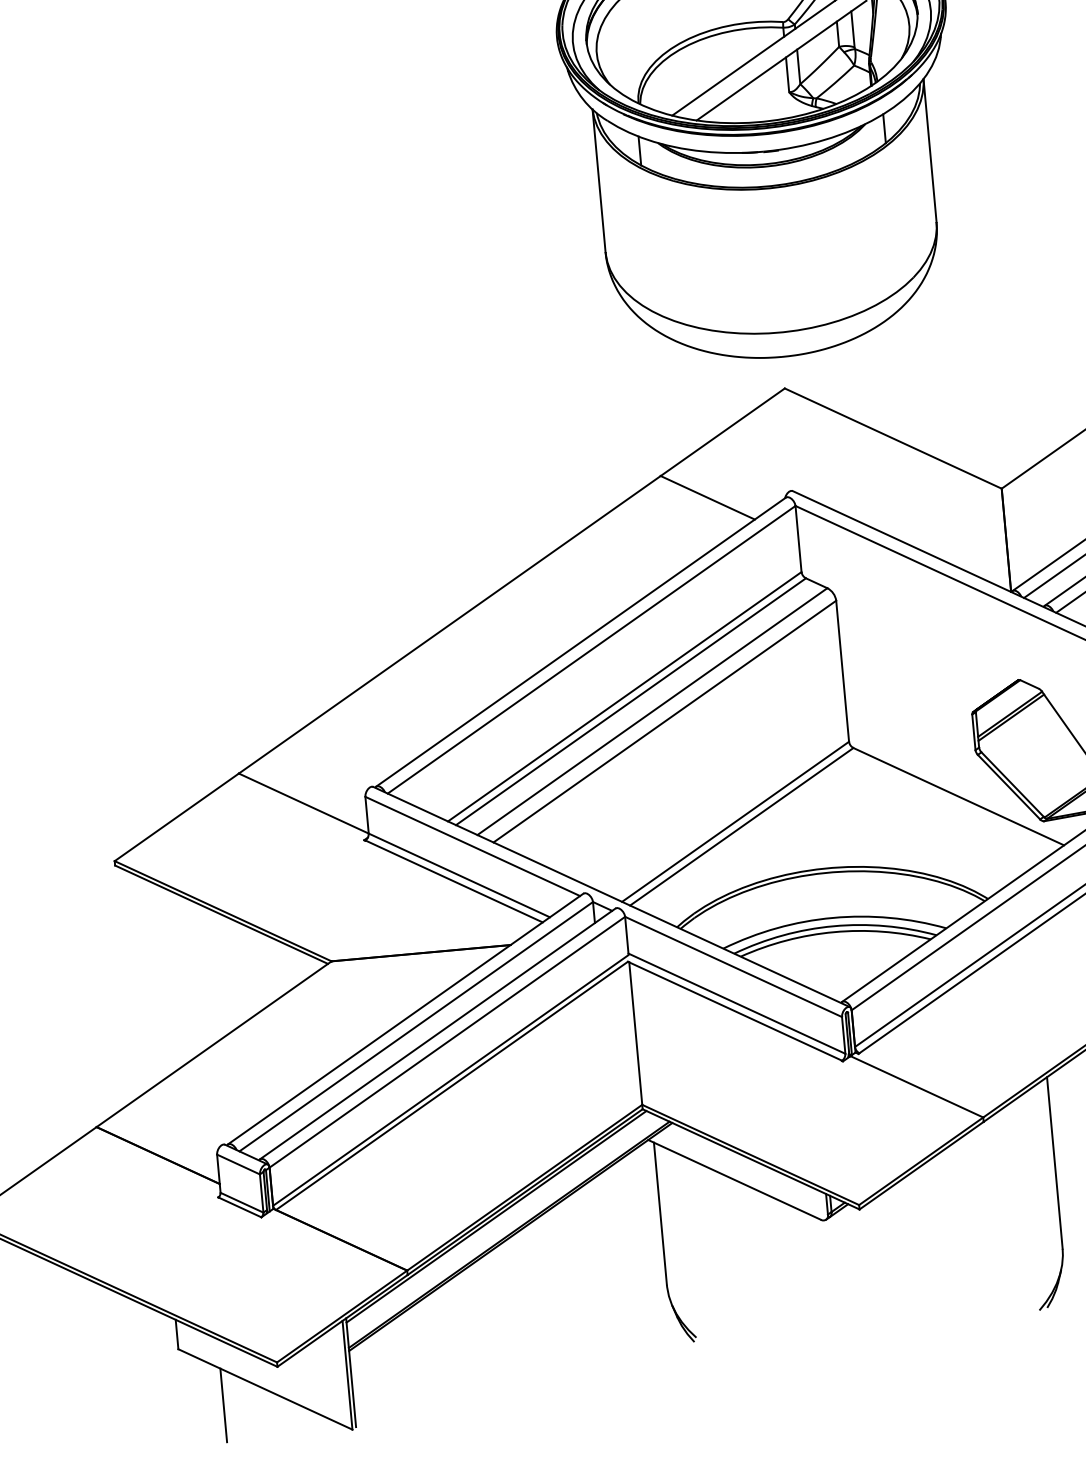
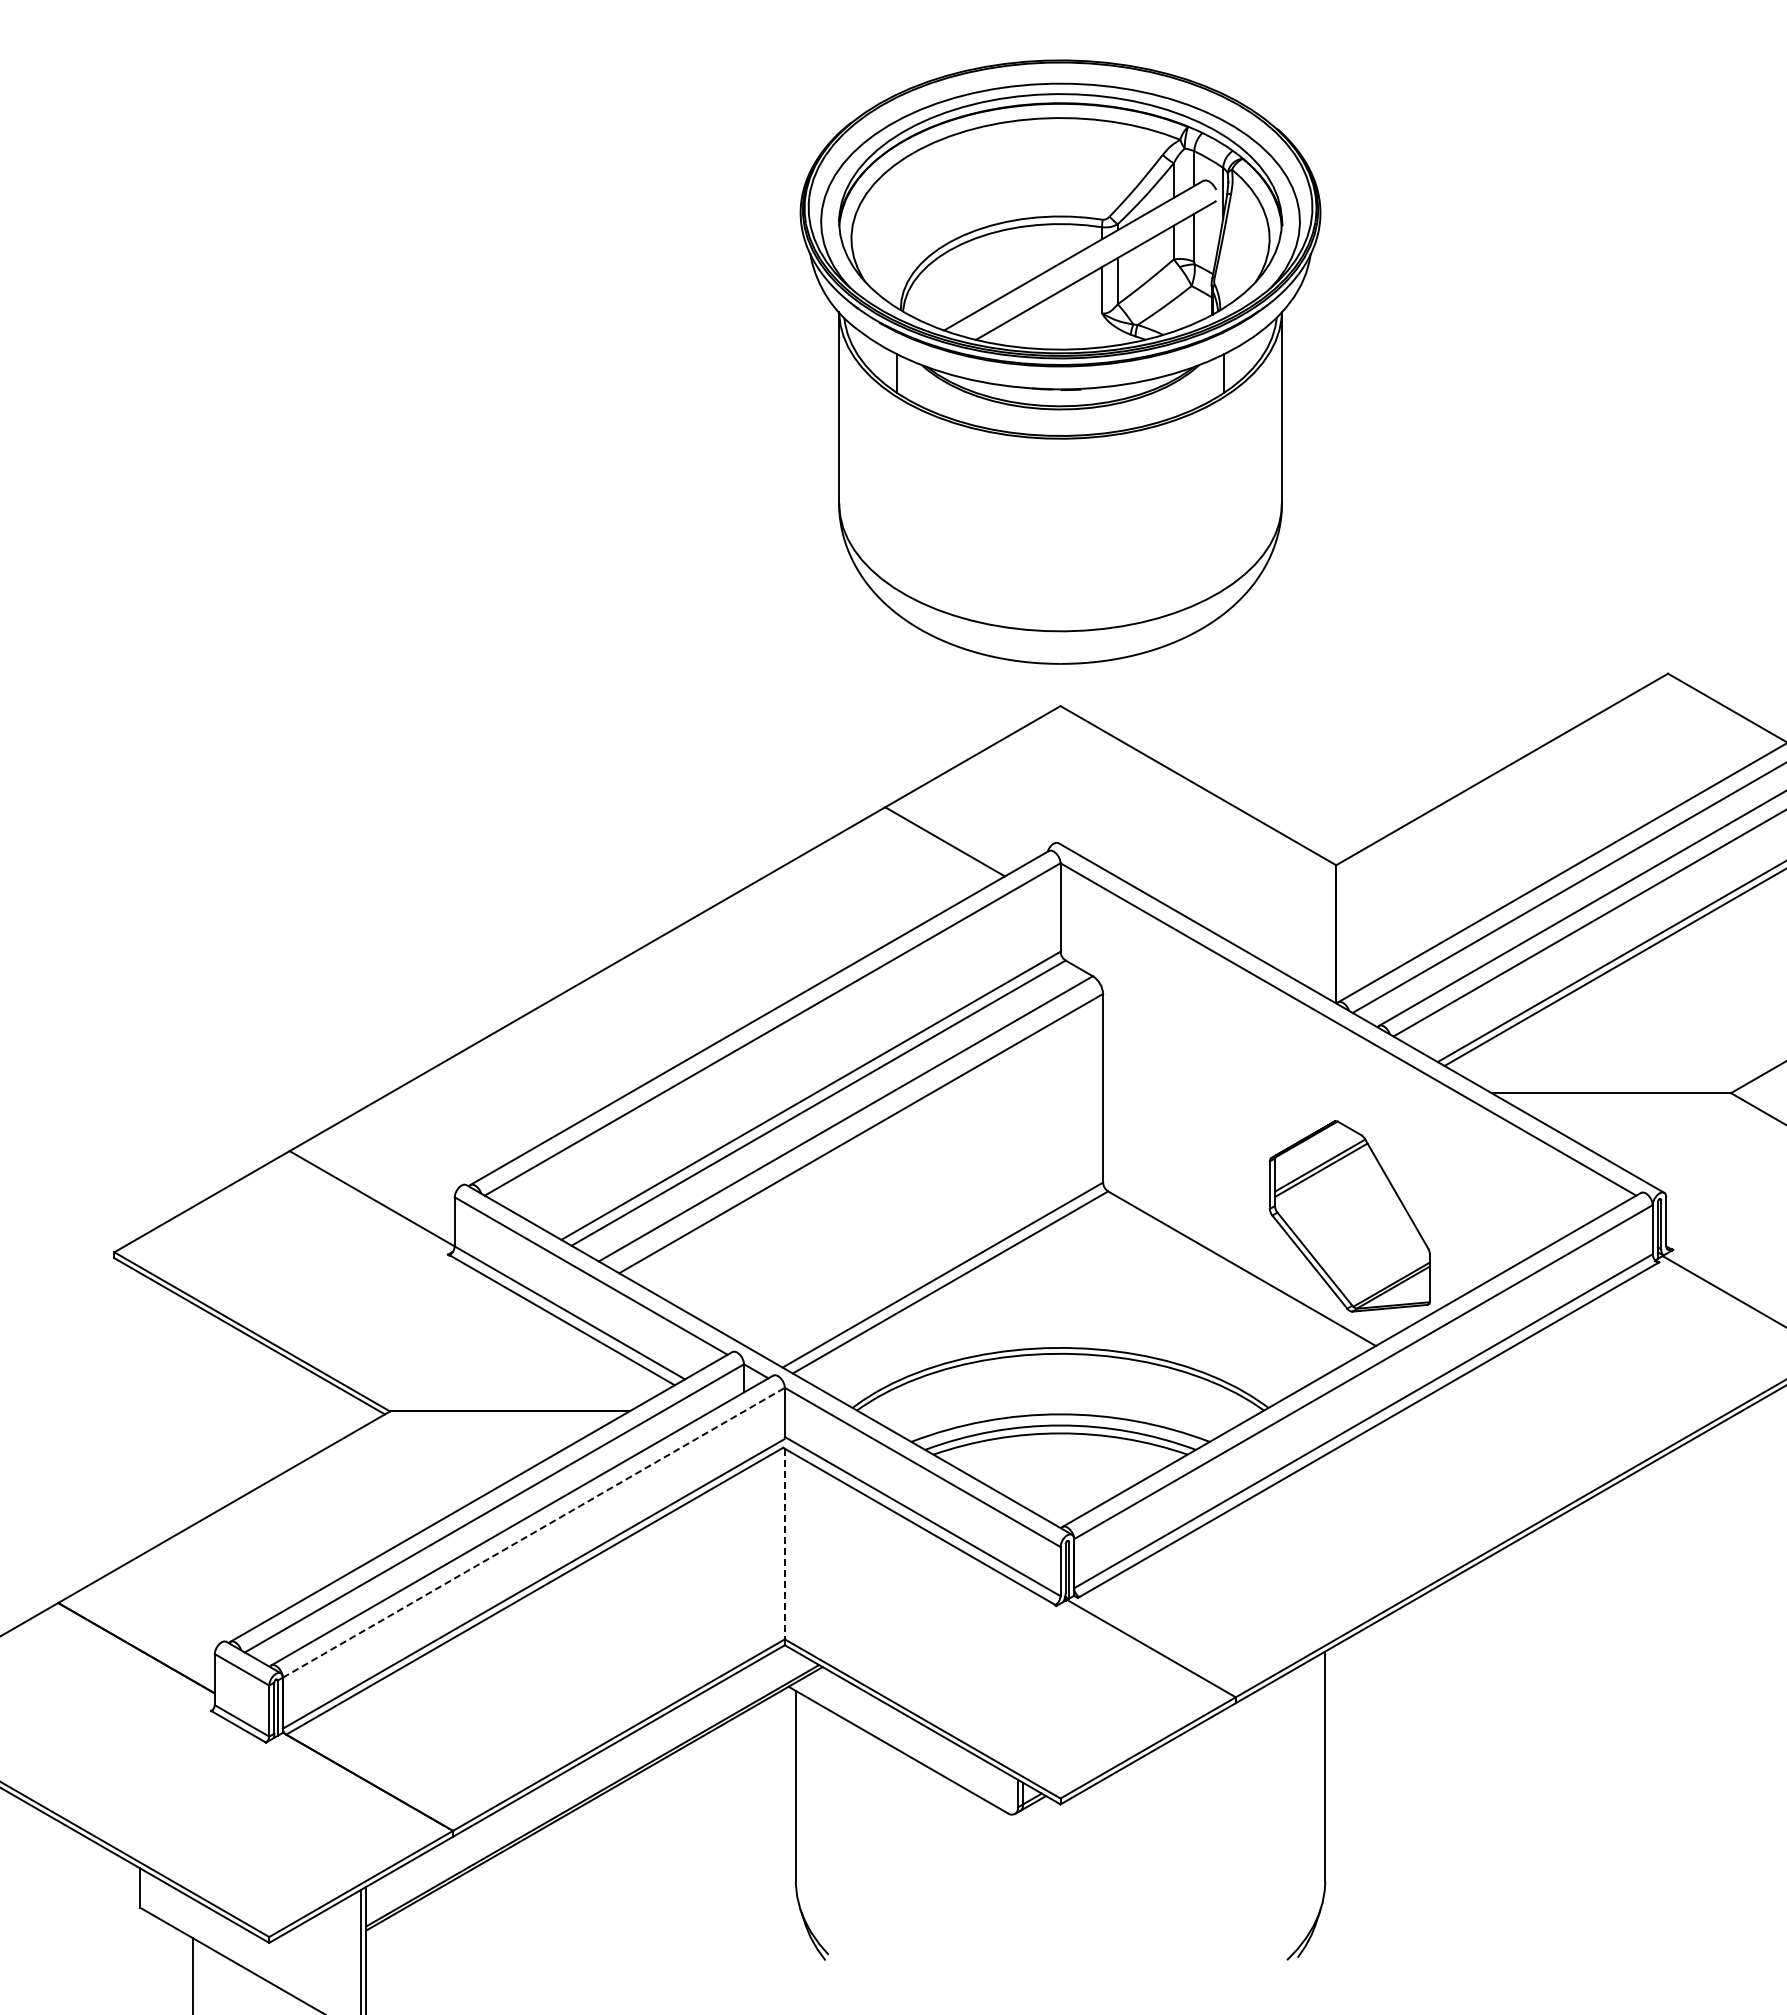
line: (635, 1033) -> (784, 1544), solid -> dashed
line: (447, 1042) -> (533, 1532), solid -> dashed
line: (496, 1216) -> (577, 1770), removed

